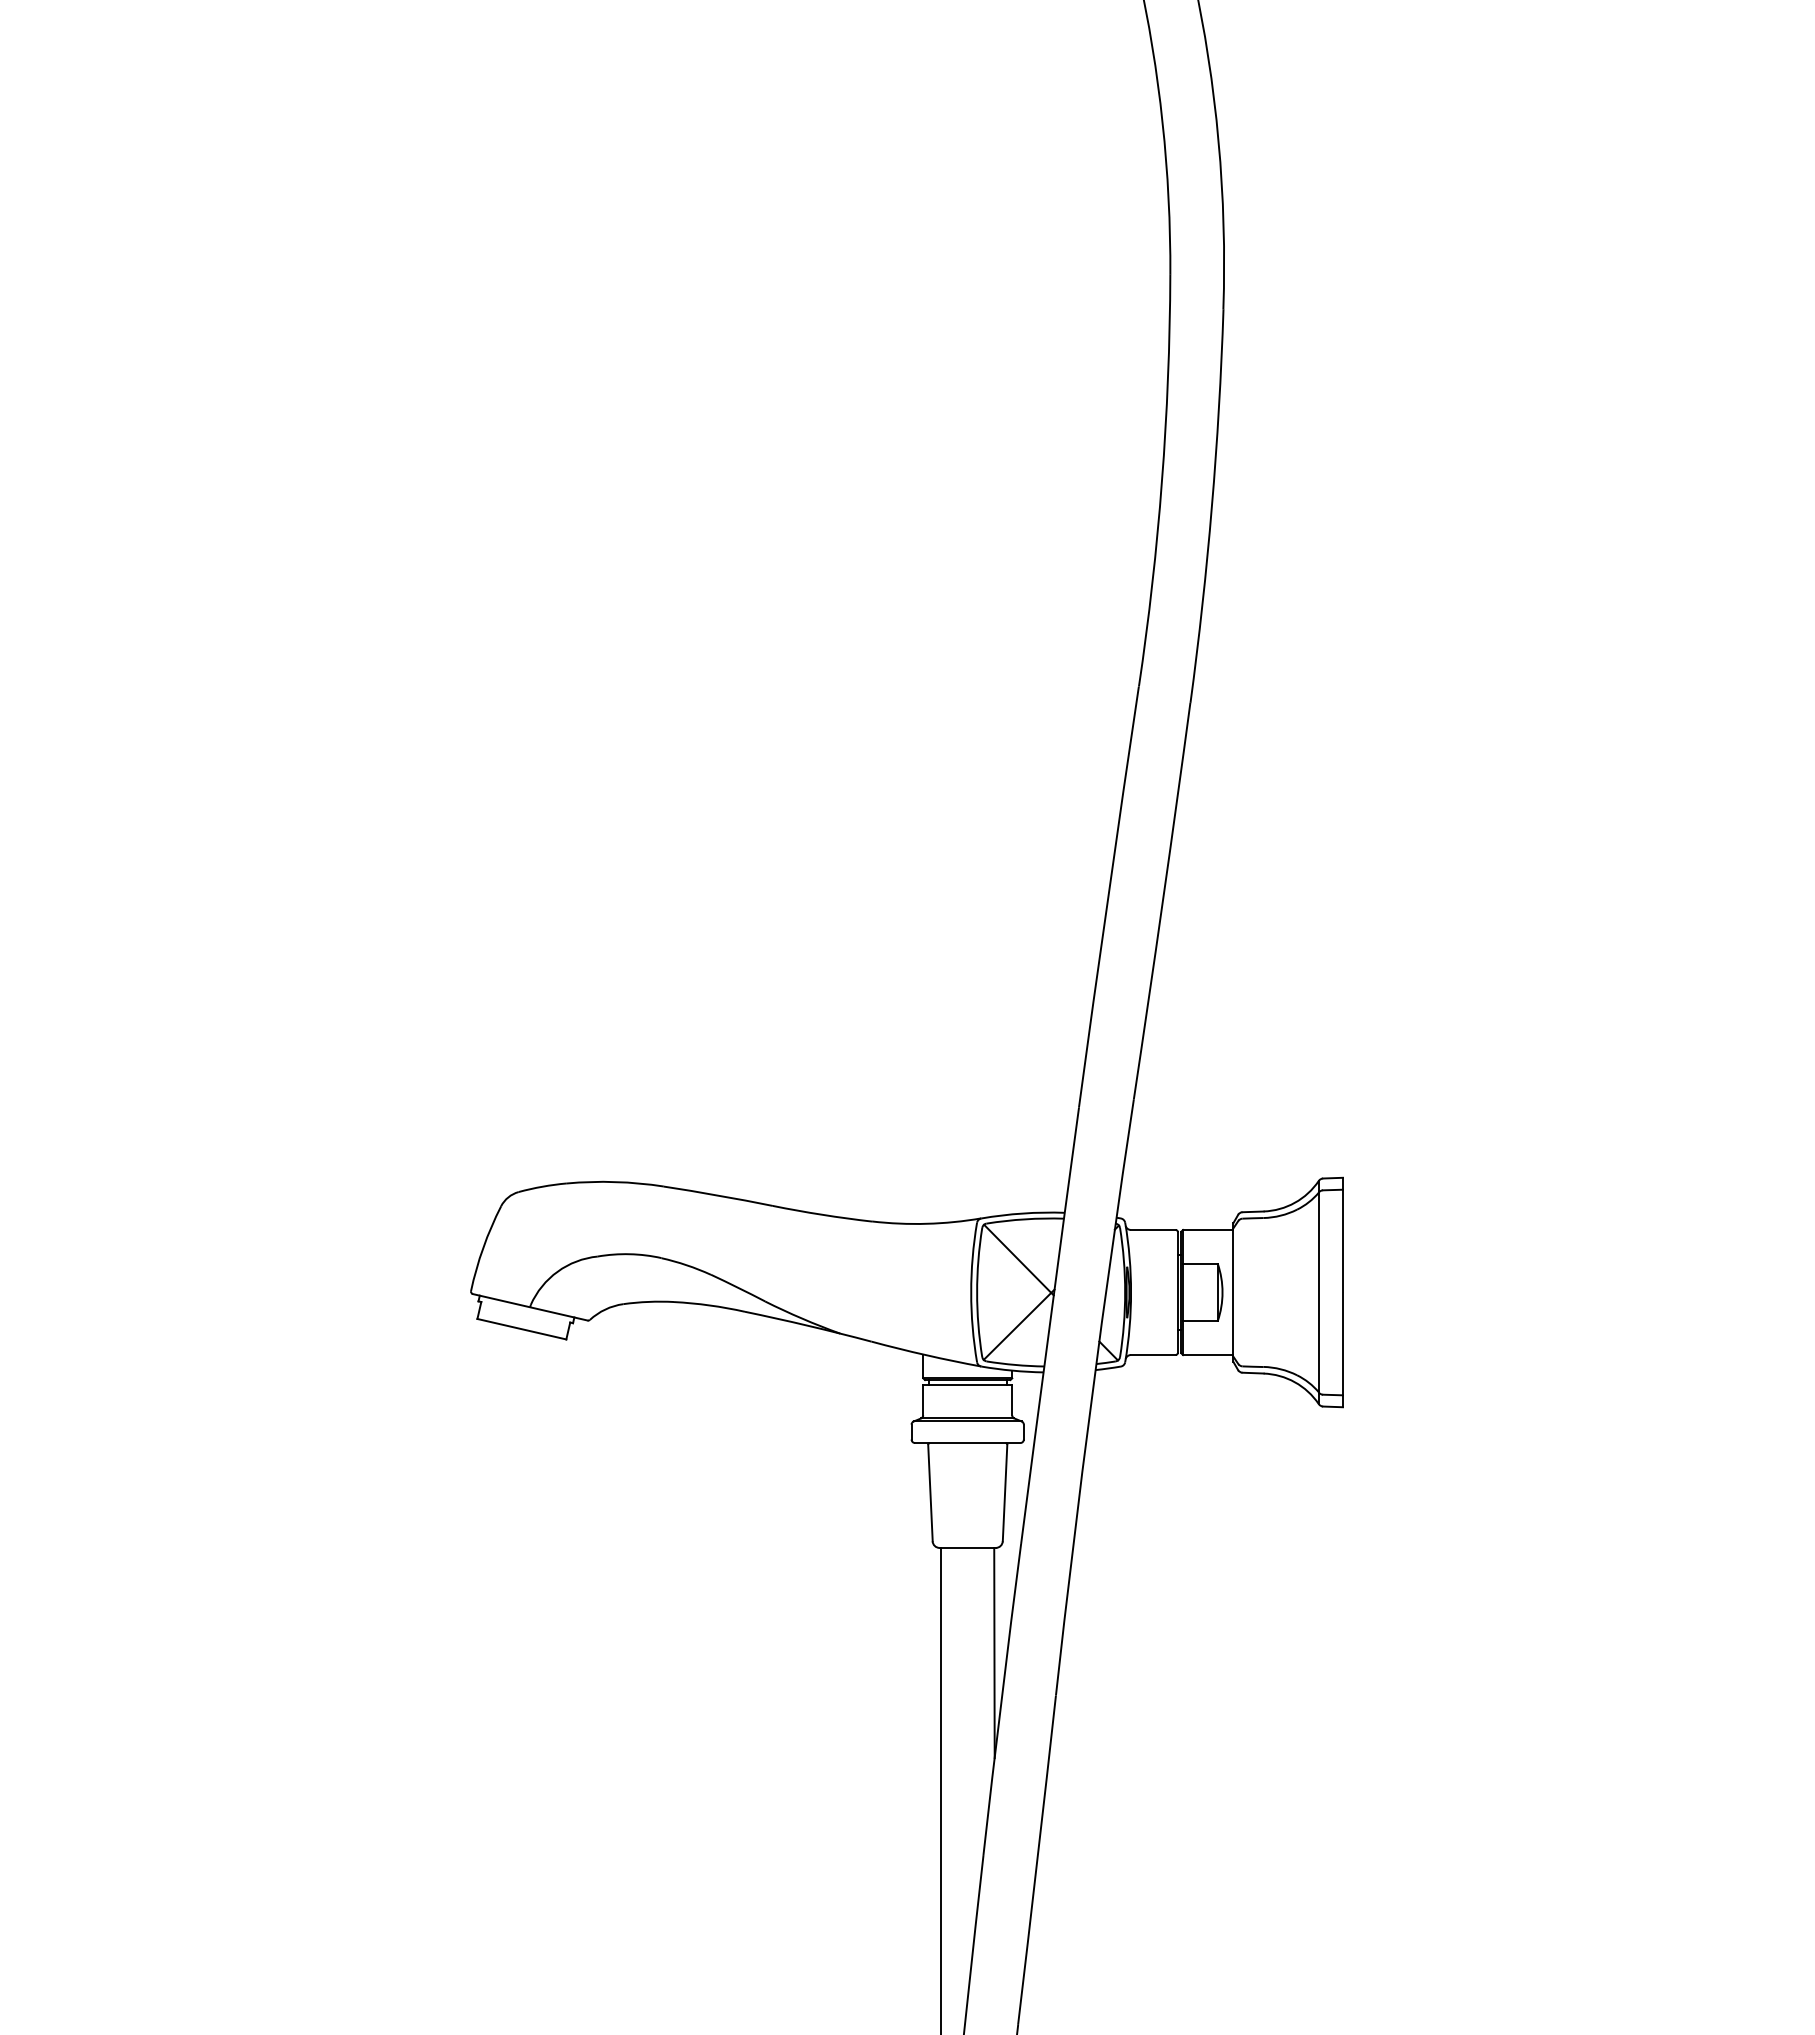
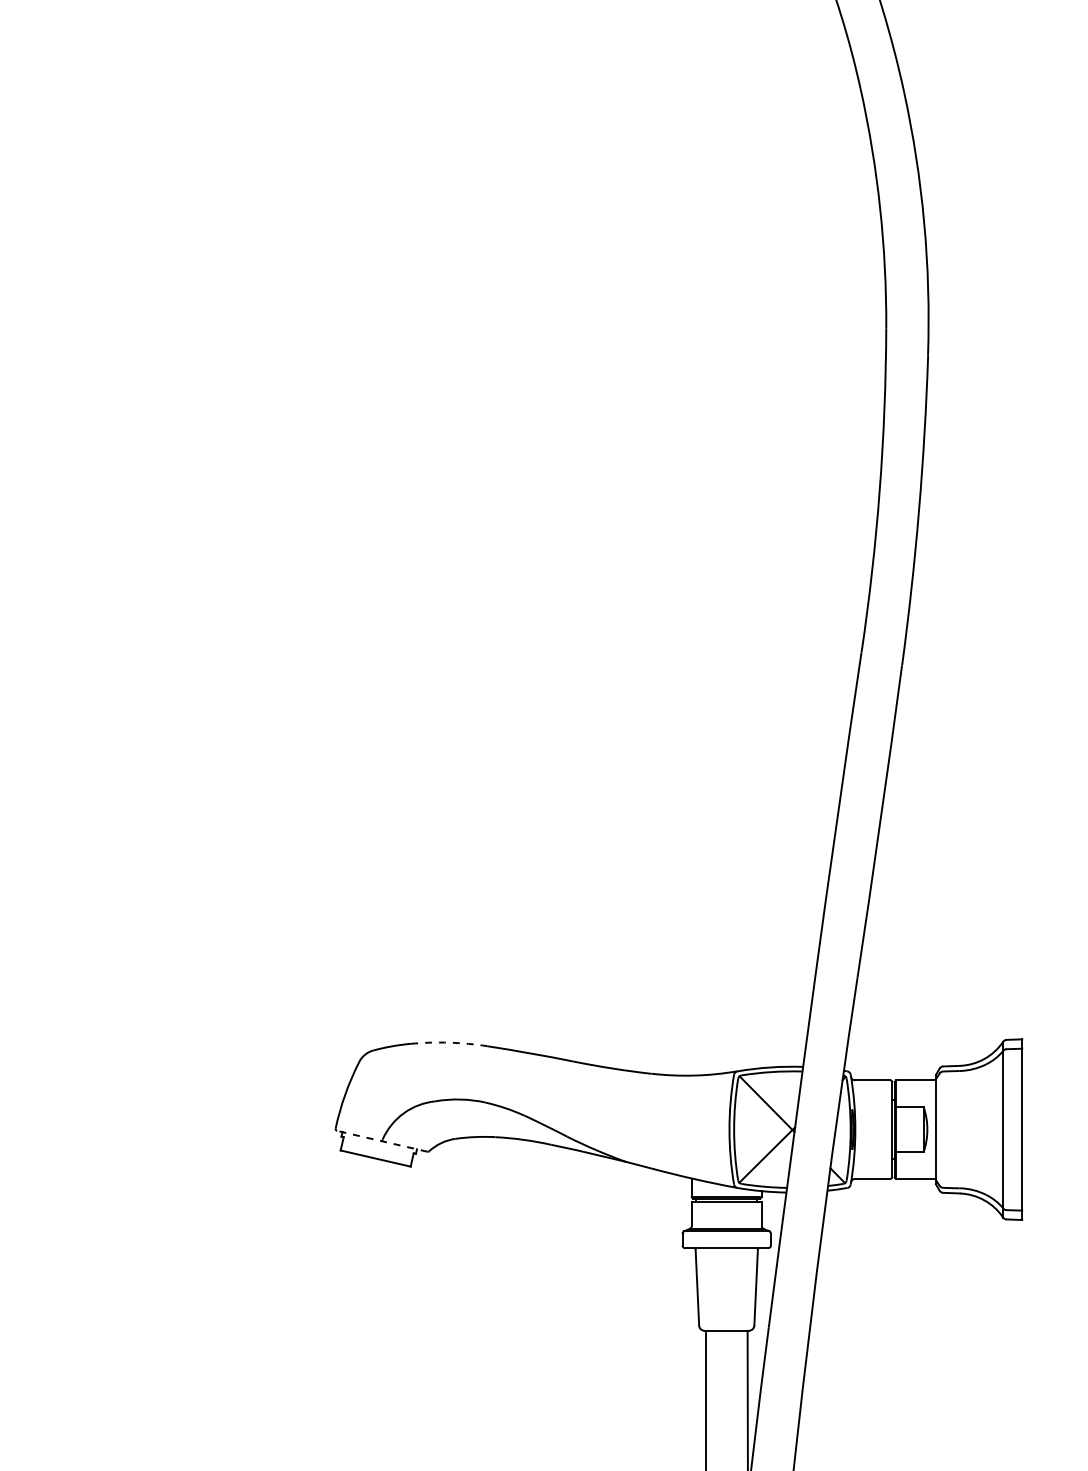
arc: (615, 1182) -> (449, 1043), solid -> dashed
line: (530, 1307) -> (382, 1141), solid -> dashed

